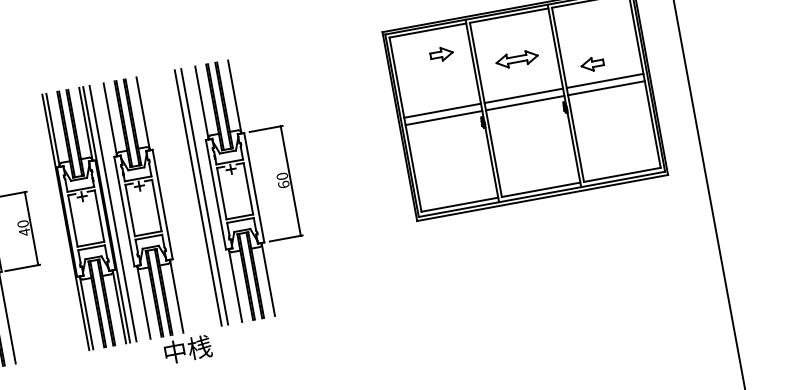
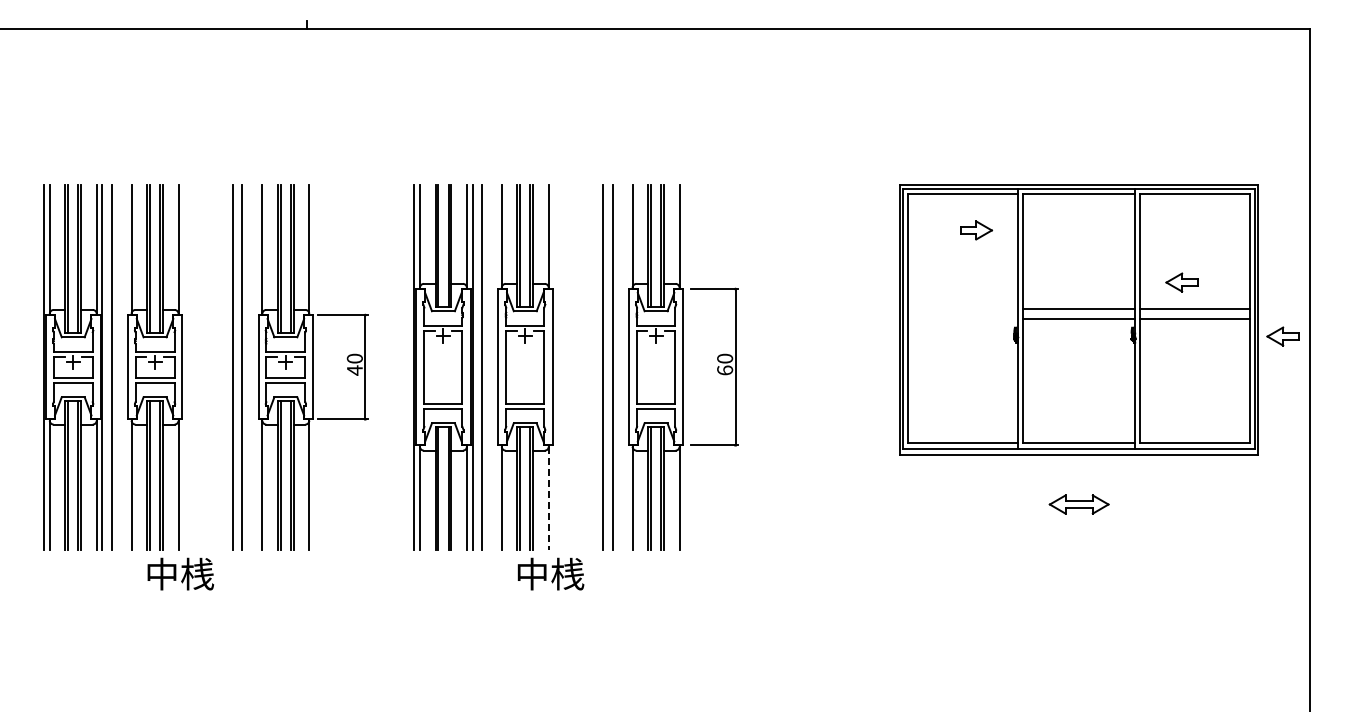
part: (516, 59) -> (1078, 504), moved
part: (669, 89) -> (1282, 336), added
line: (442, 110) -> (962, 308), removed
line: (443, 118) -> (962, 319), removed
line: (176, 296) -> (548, 498), solid -> dashed

